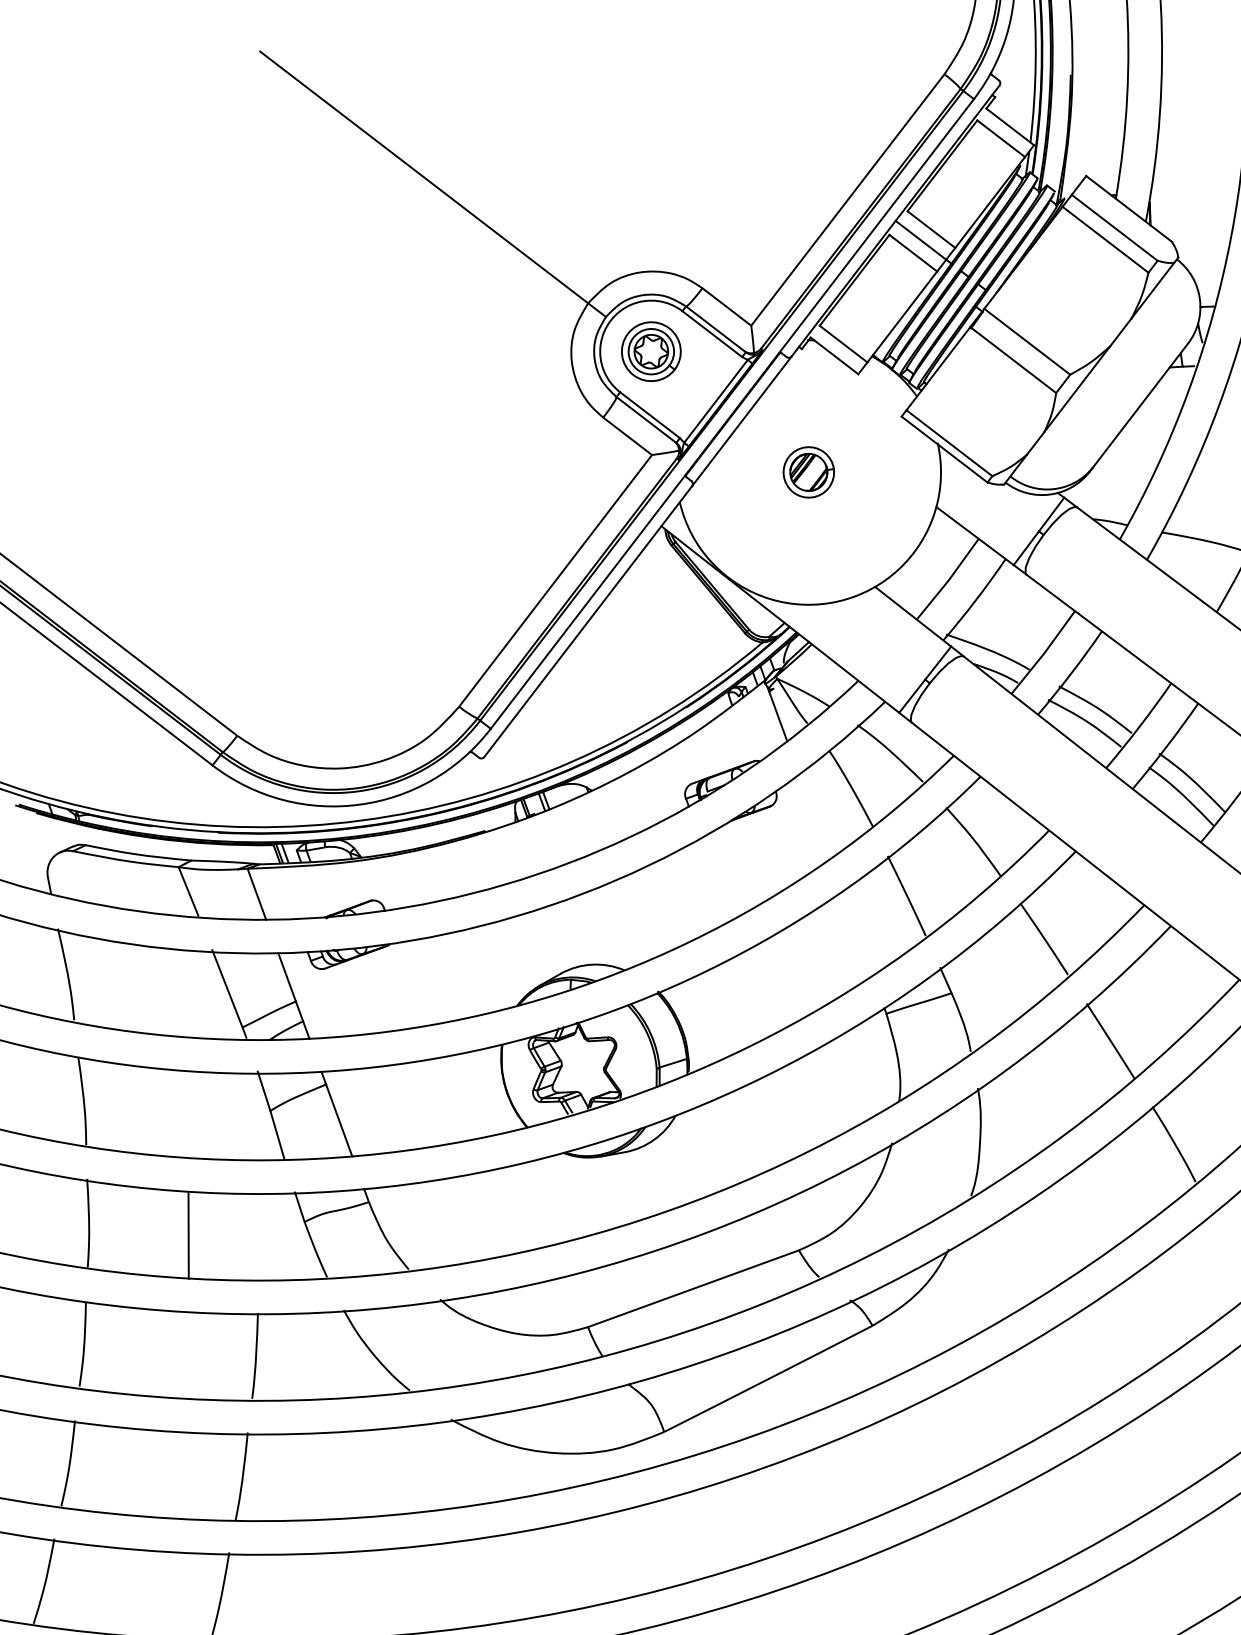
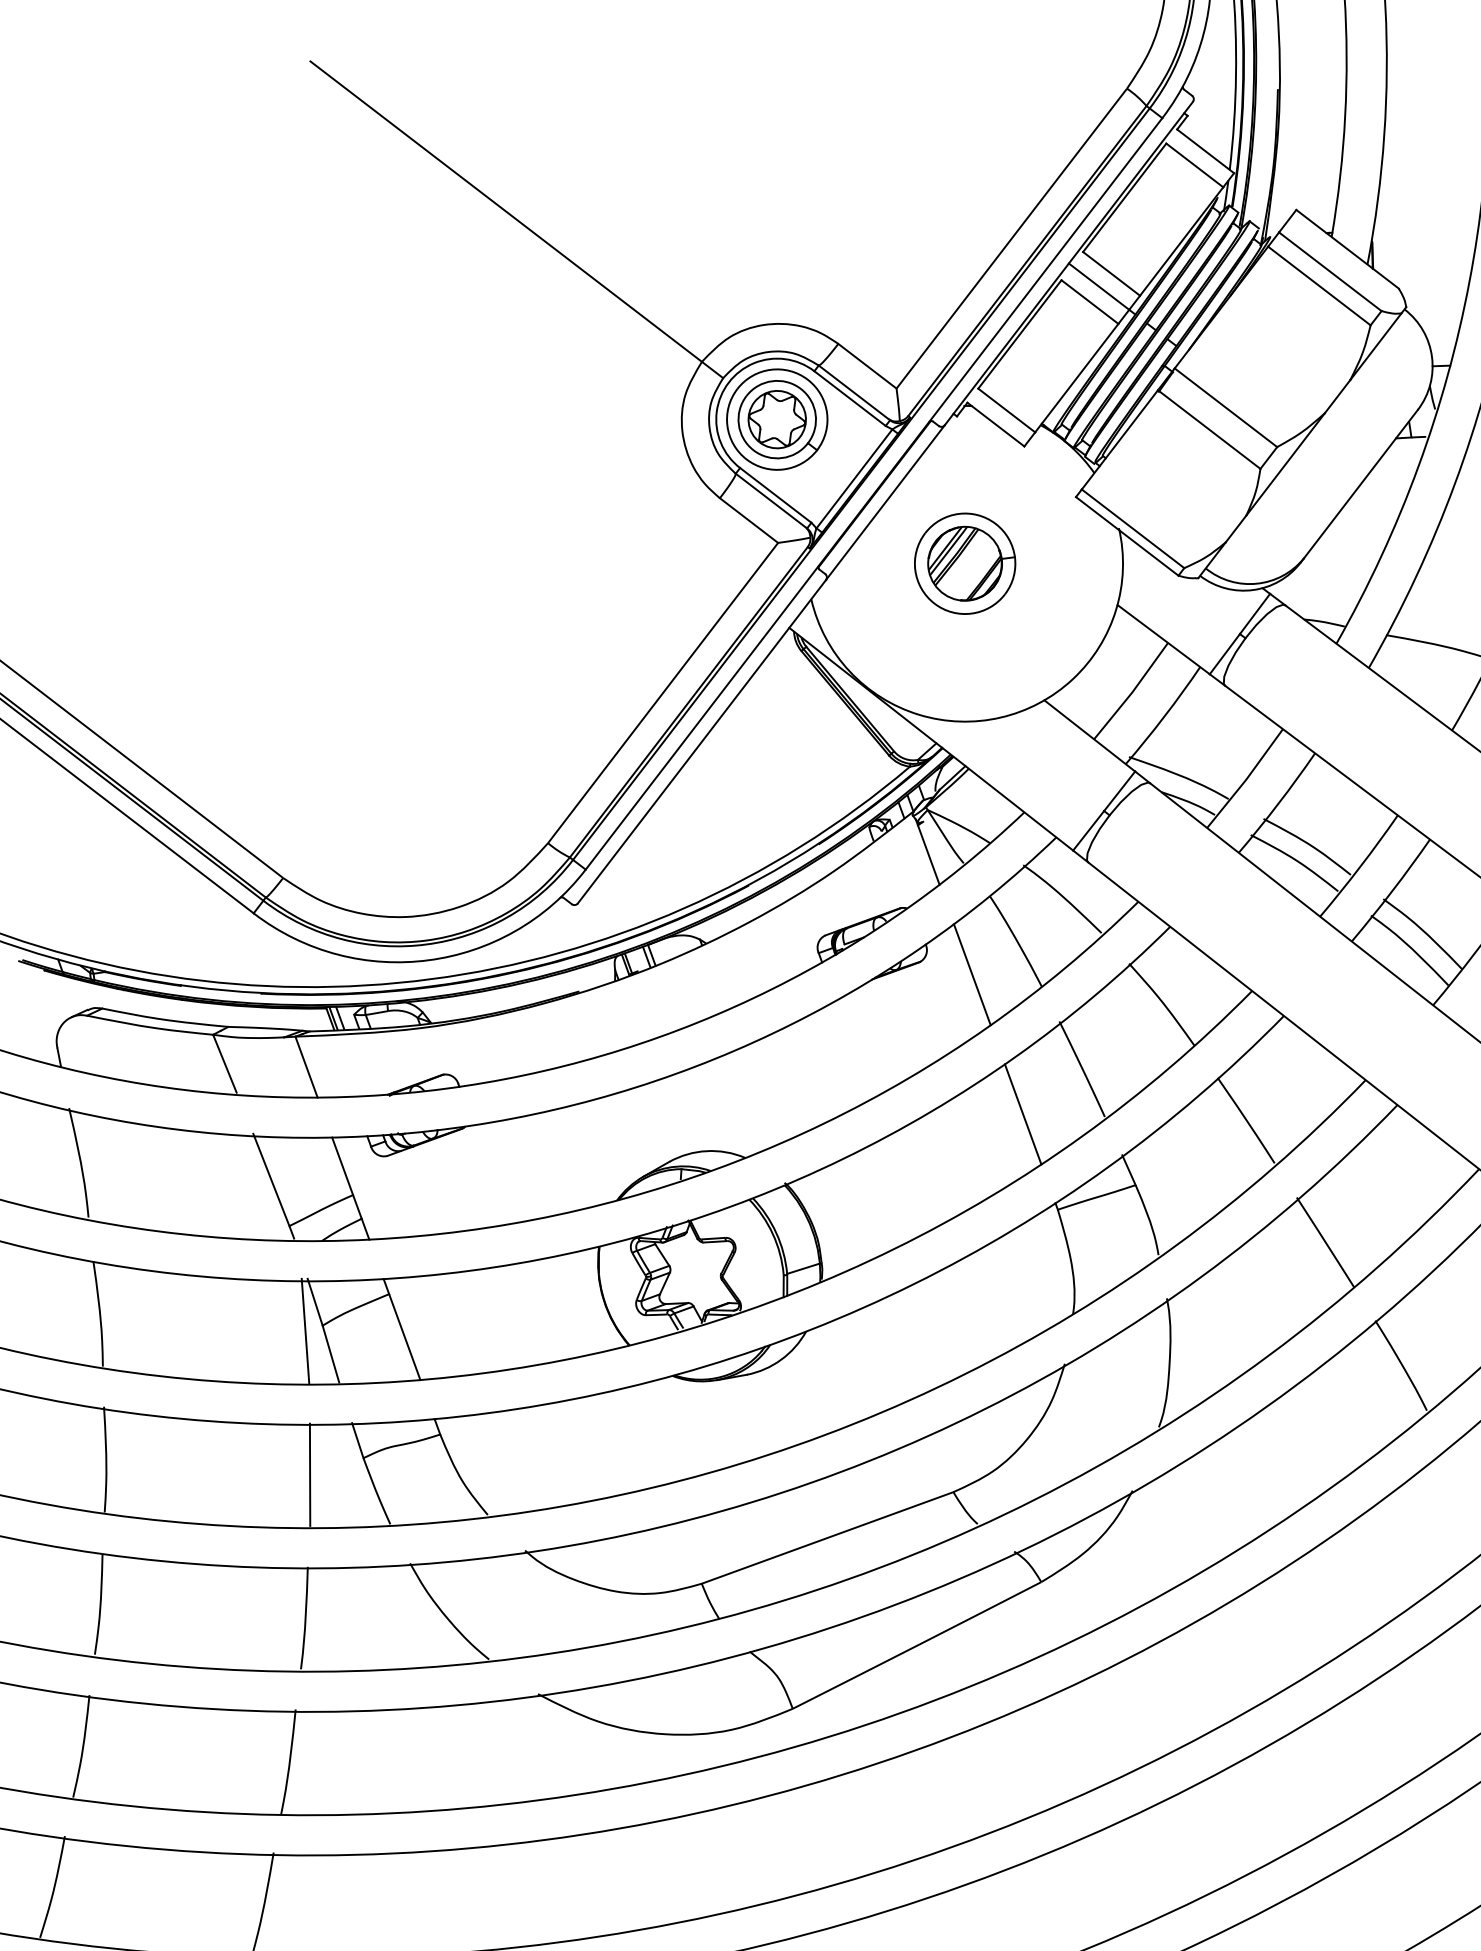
part: (651, 351) -> (777, 419), size x1.43
part: (809, 472) -> (965, 563), size x1.67
line: (814, 816) -> (971, 974), added
line: (856, 933) -> (1022, 1114), added
line: (256, 1115) -> (305, 1331), added
line: (188, 1235) -> (309, 1474), moved

